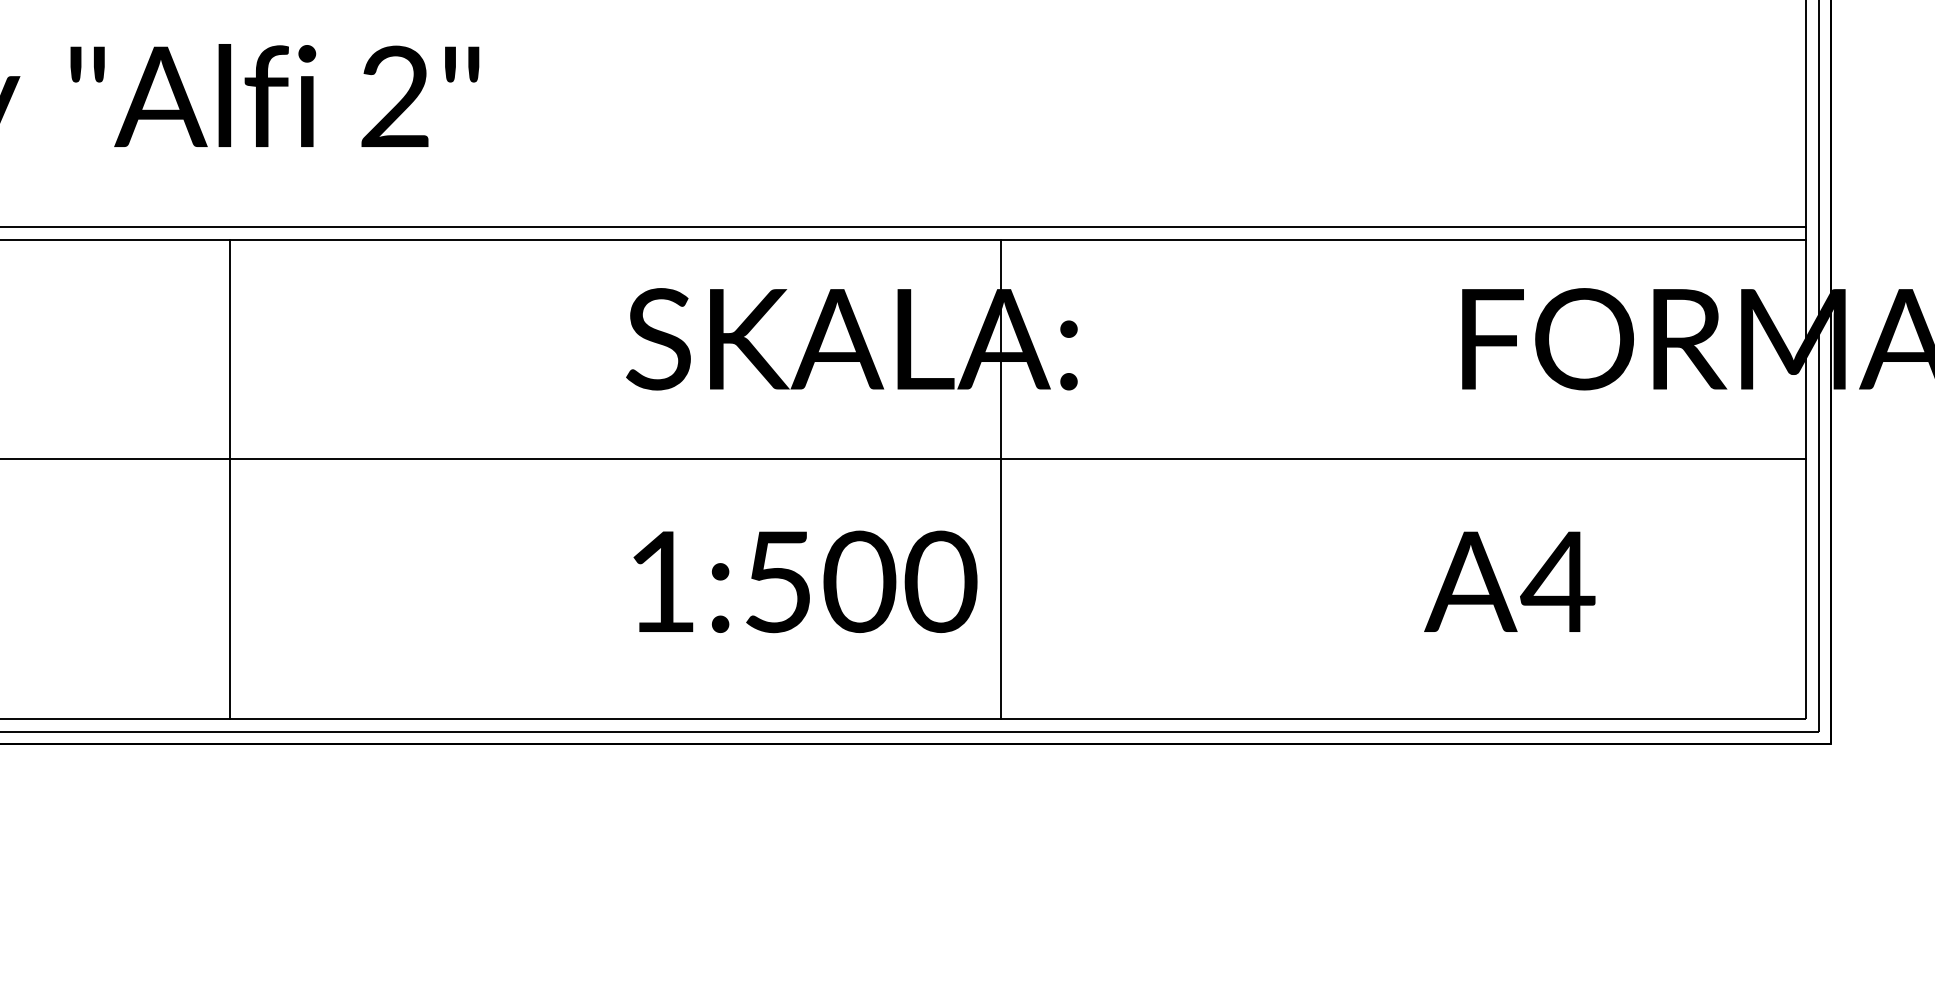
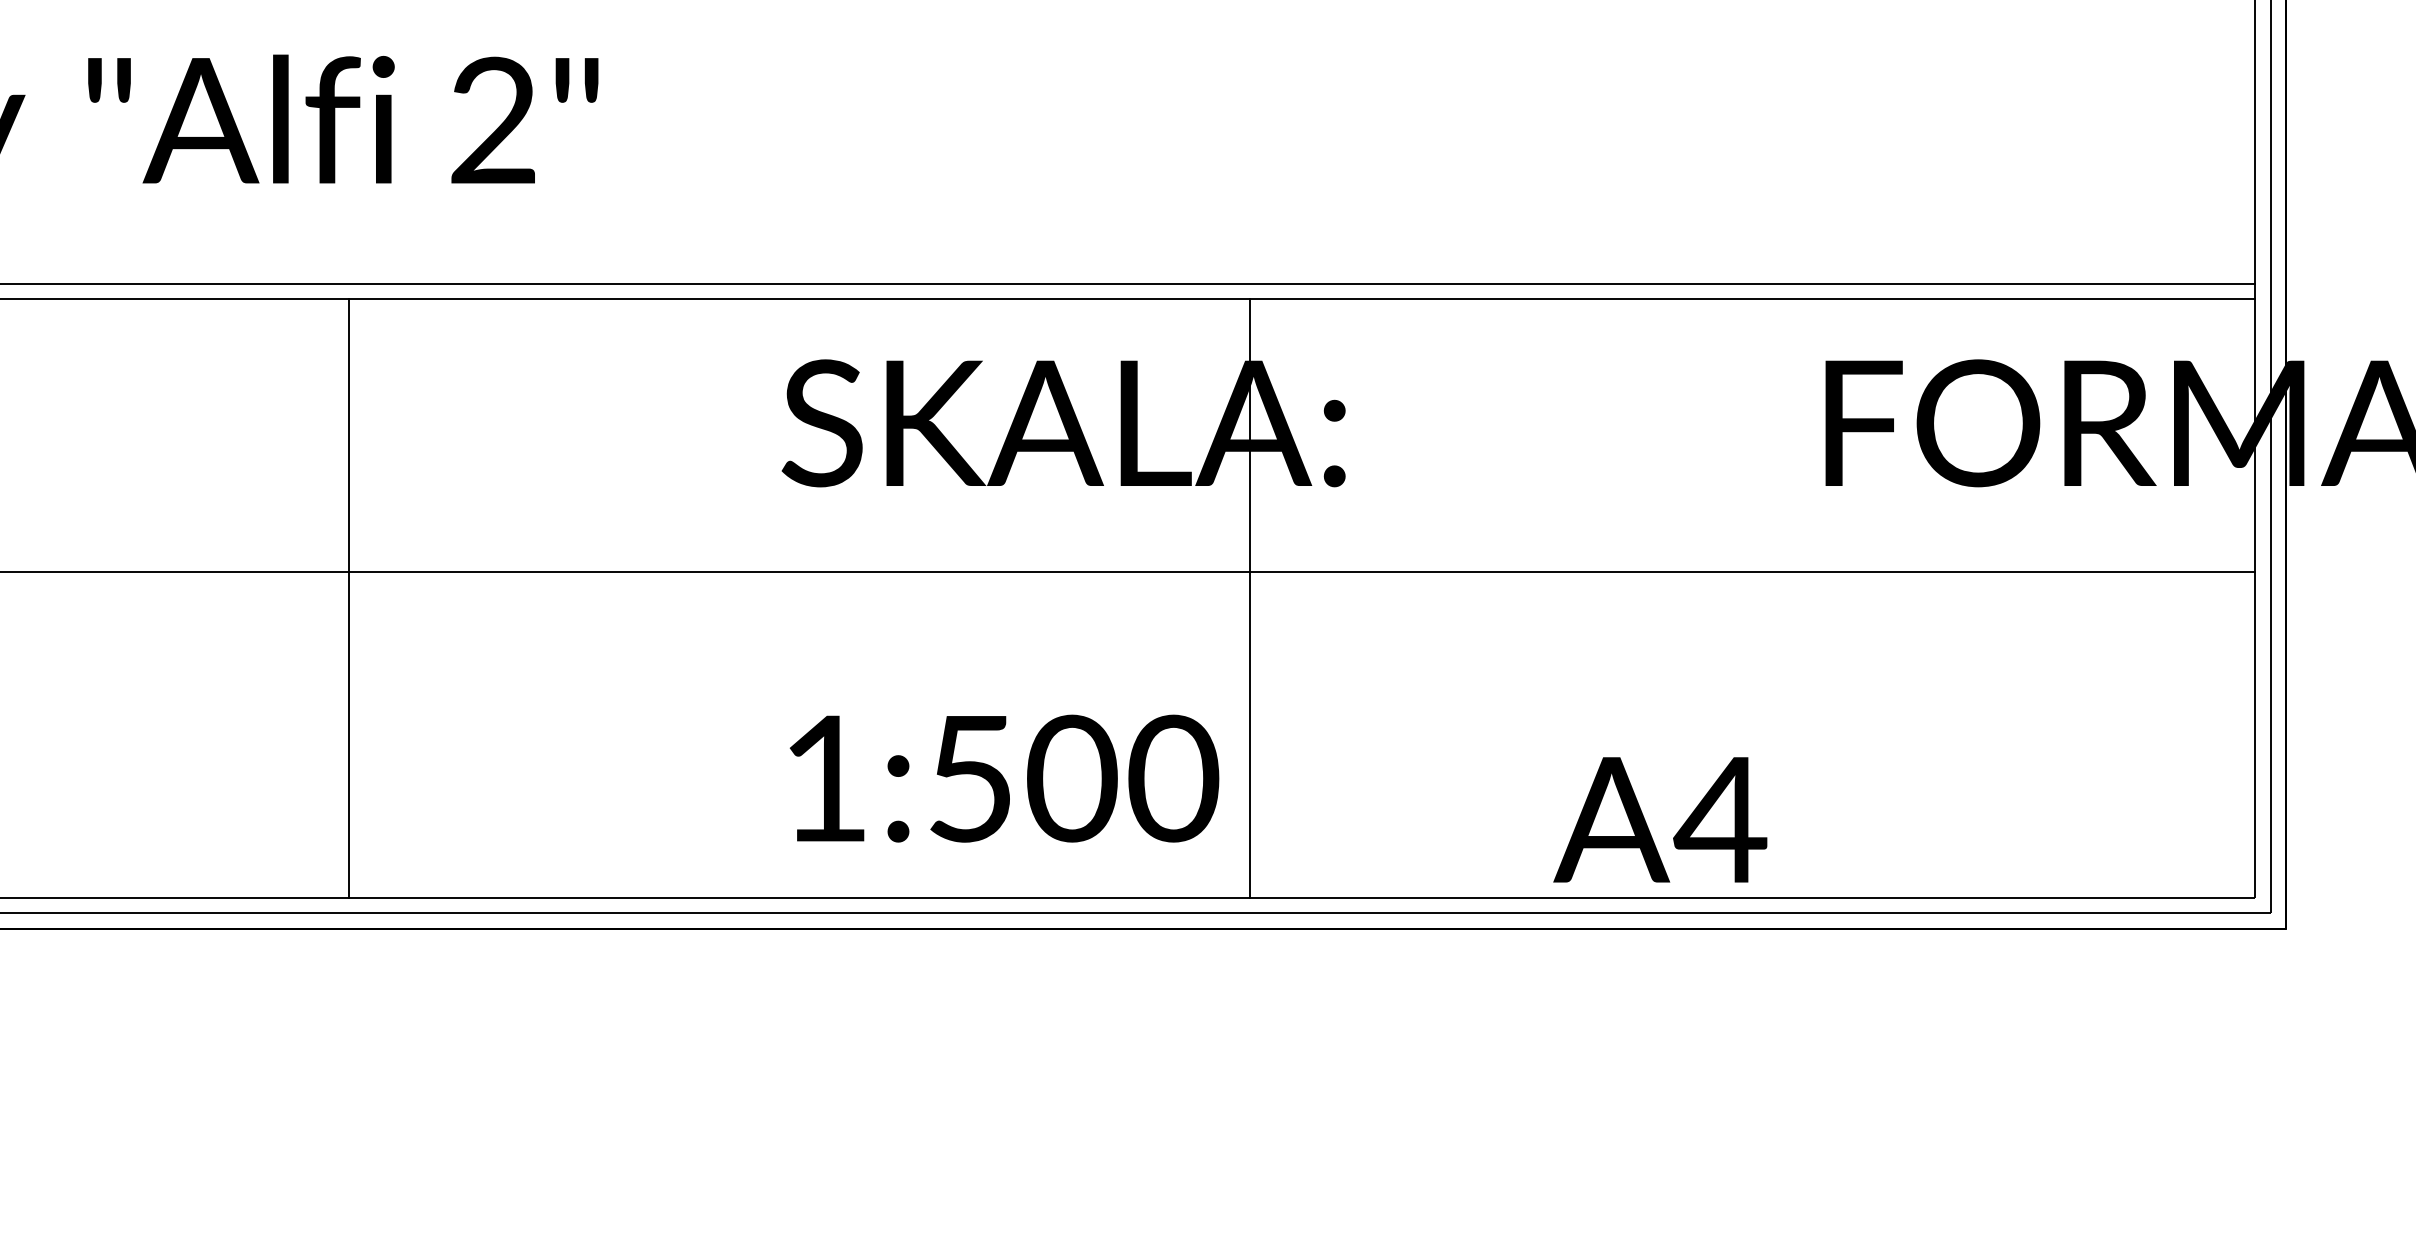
line: (229, 479) -> (349, 598), moved
text: (805, 581) -> (1004, 778), moved
text: (1509, 581) -> (1659, 819), moved

